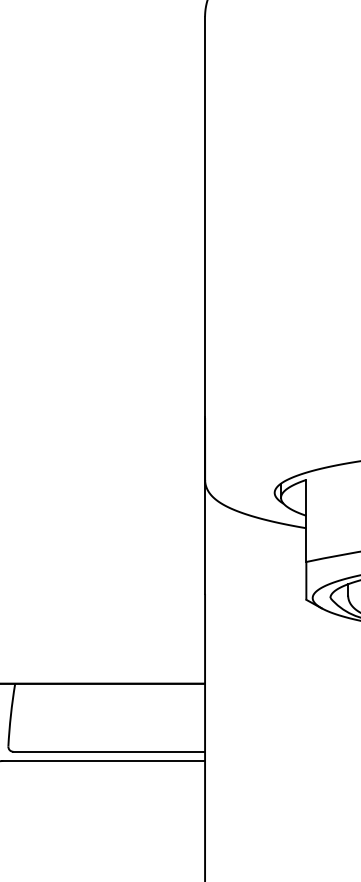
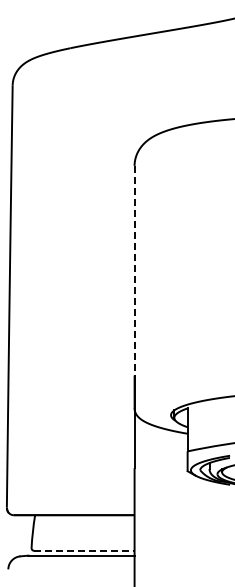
line: (204, 216) -> (134, 270), solid -> dashed
line: (109, 751) -> (84, 550), solid -> dashed

